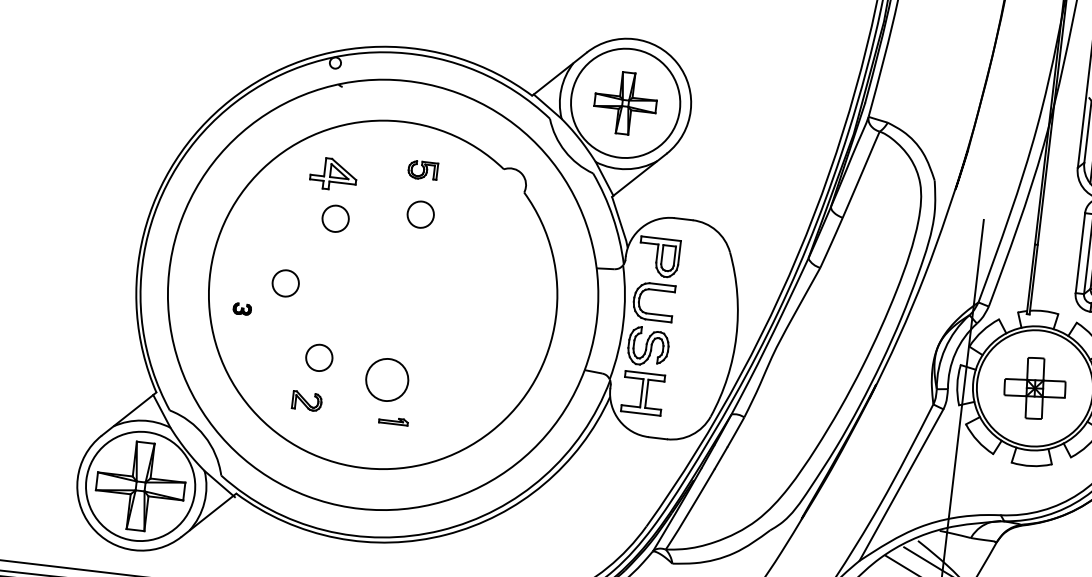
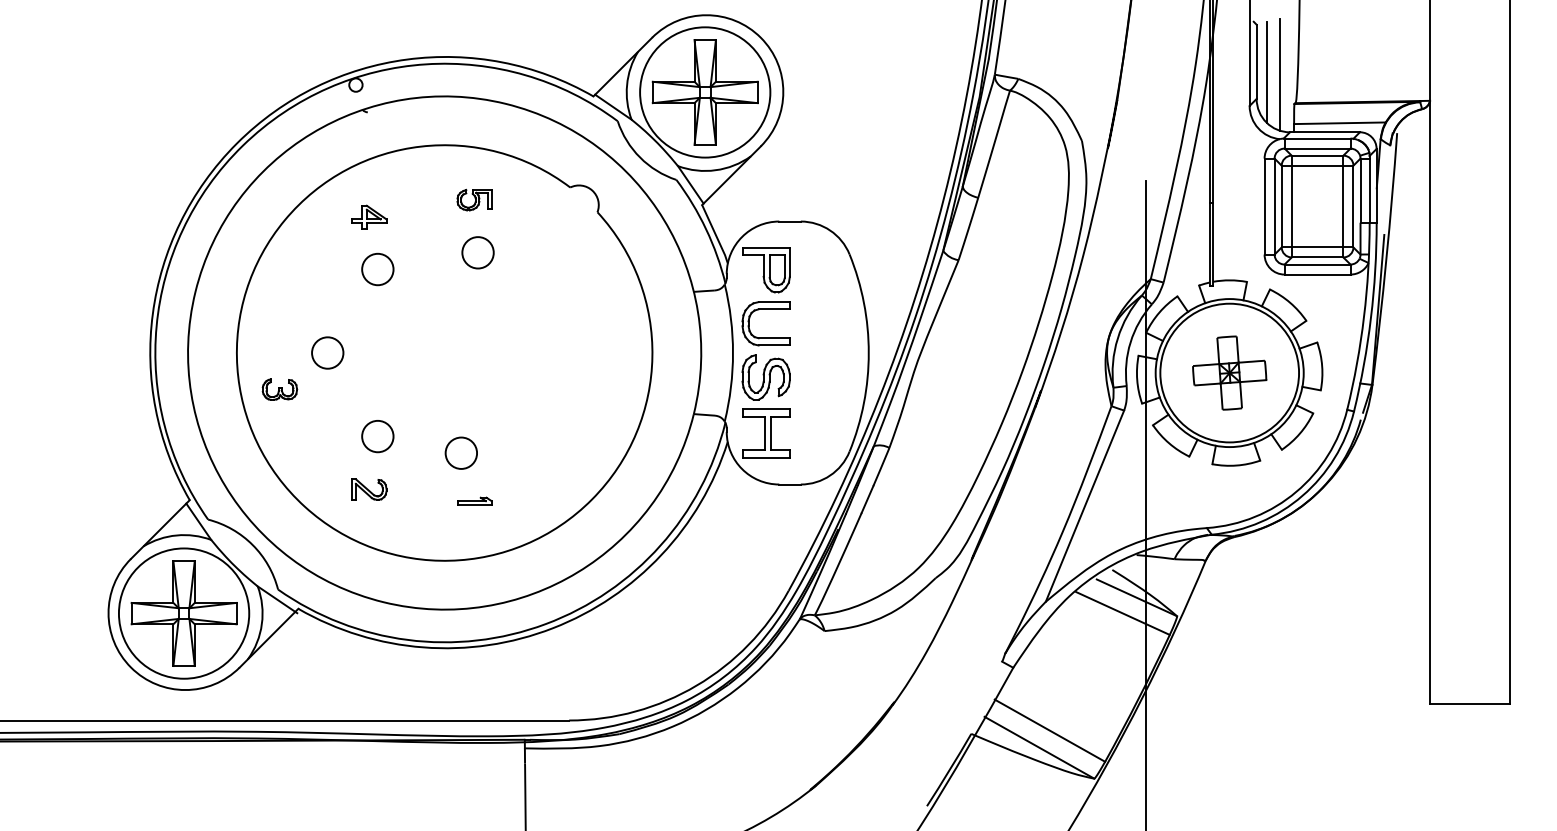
part: (625, 103) -> (704, 92), size x1.43
part: (333, 173) -> (369, 216), size x0.62
part: (242, 309) -> (279, 389), size x1.67
circle: (387, 379) -> (461, 452), size x0.62

